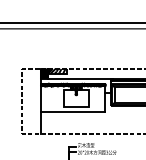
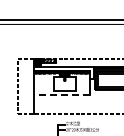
line: (72, 112) -> (61, 95), solid -> dashed

